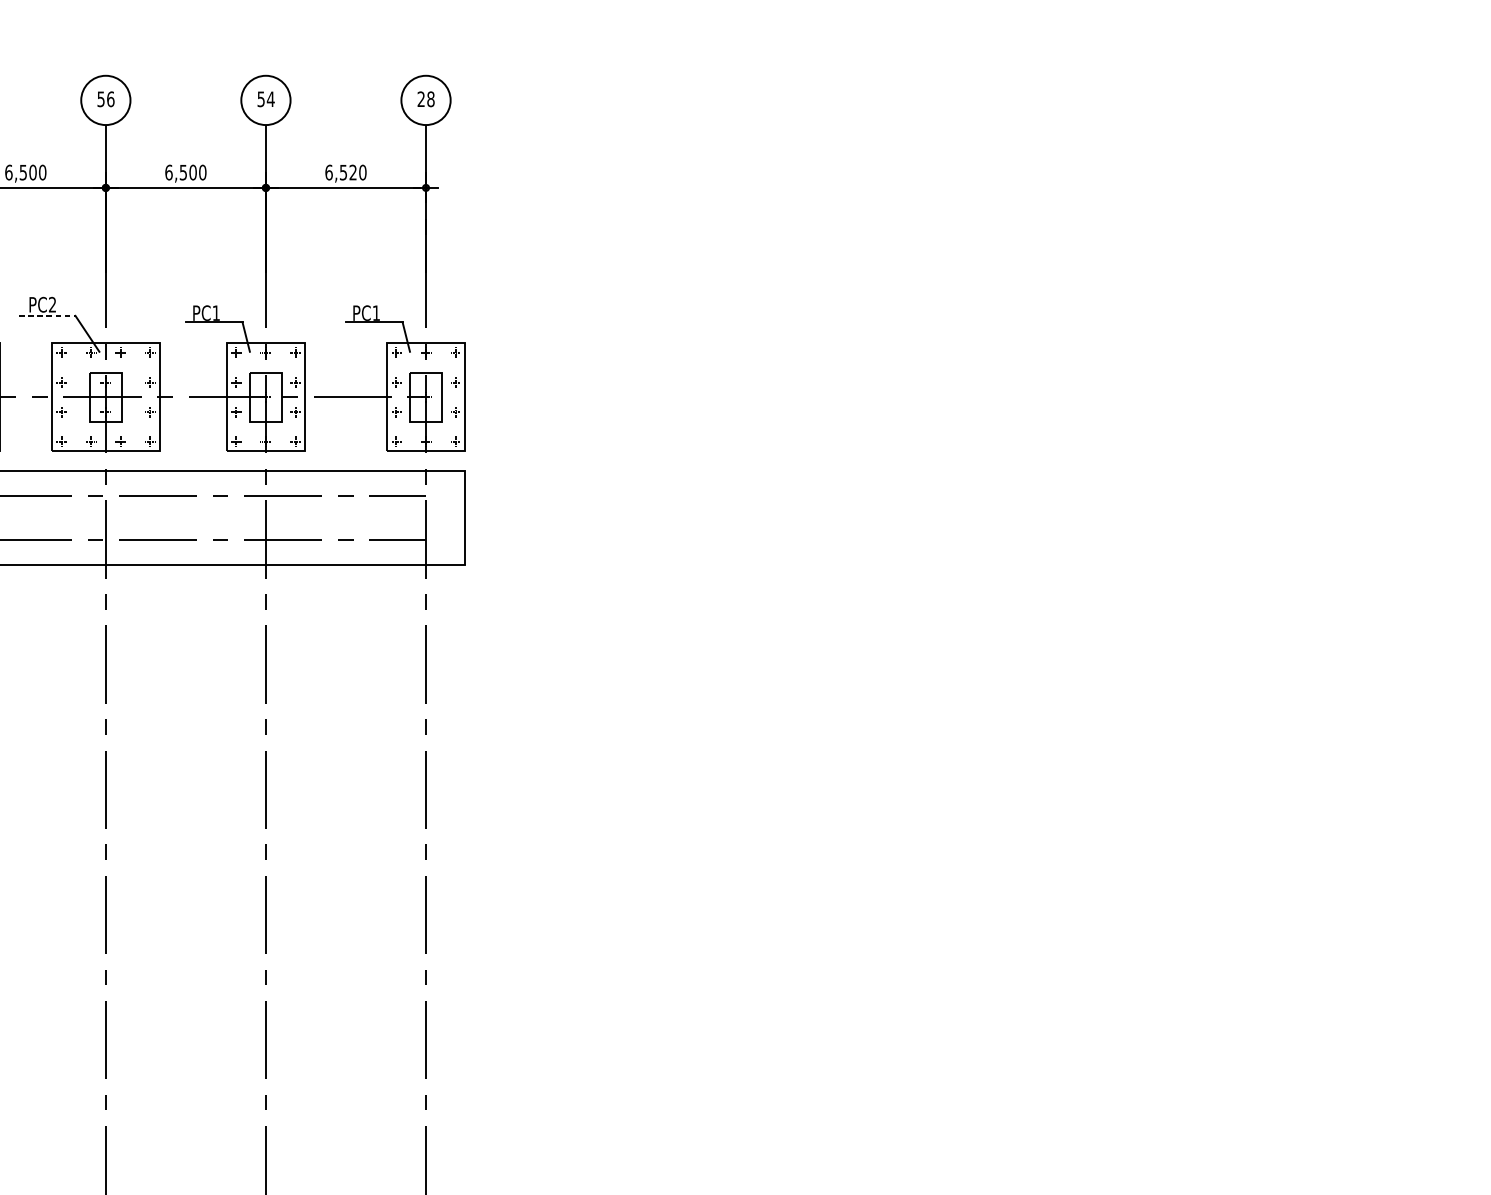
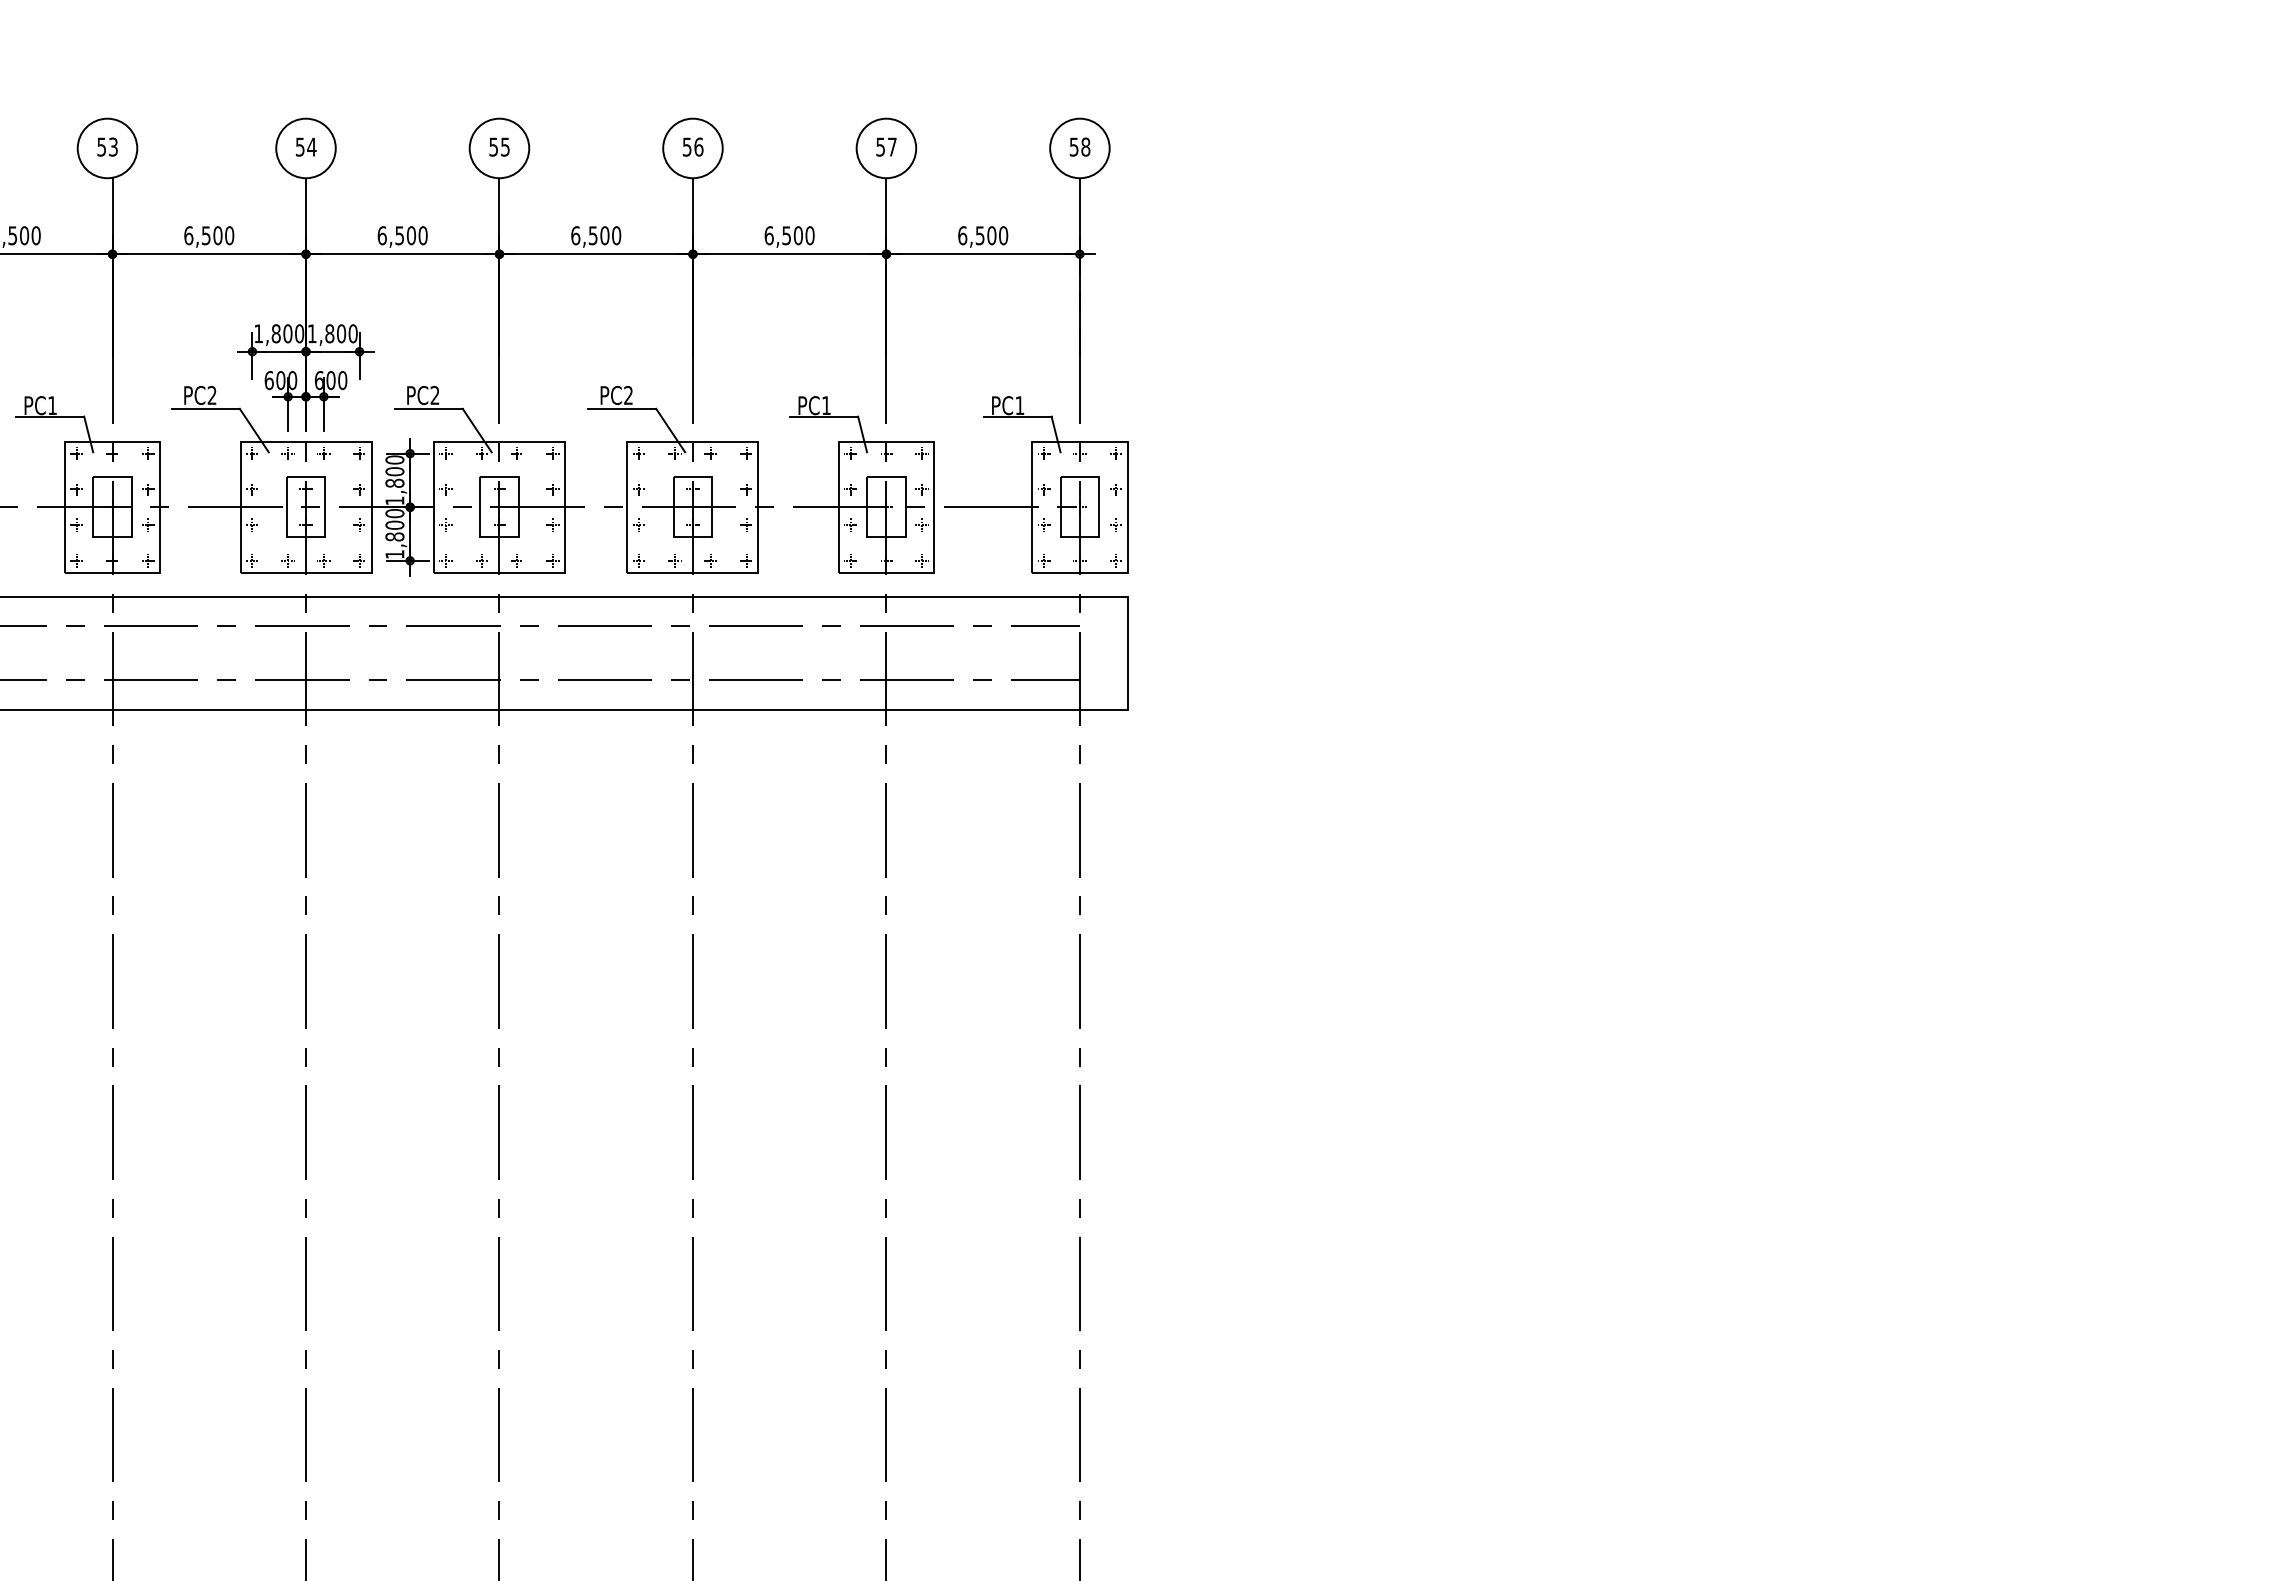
text: (270, 98) -> (892, 146), 54 -> 57
text: (420, 98) -> (1073, 146), 28 -> 58
text: (352, 172) -> (991, 235), 6,520 -> 6,500
line: (47, 315) -> (622, 408), dashed -> solid

